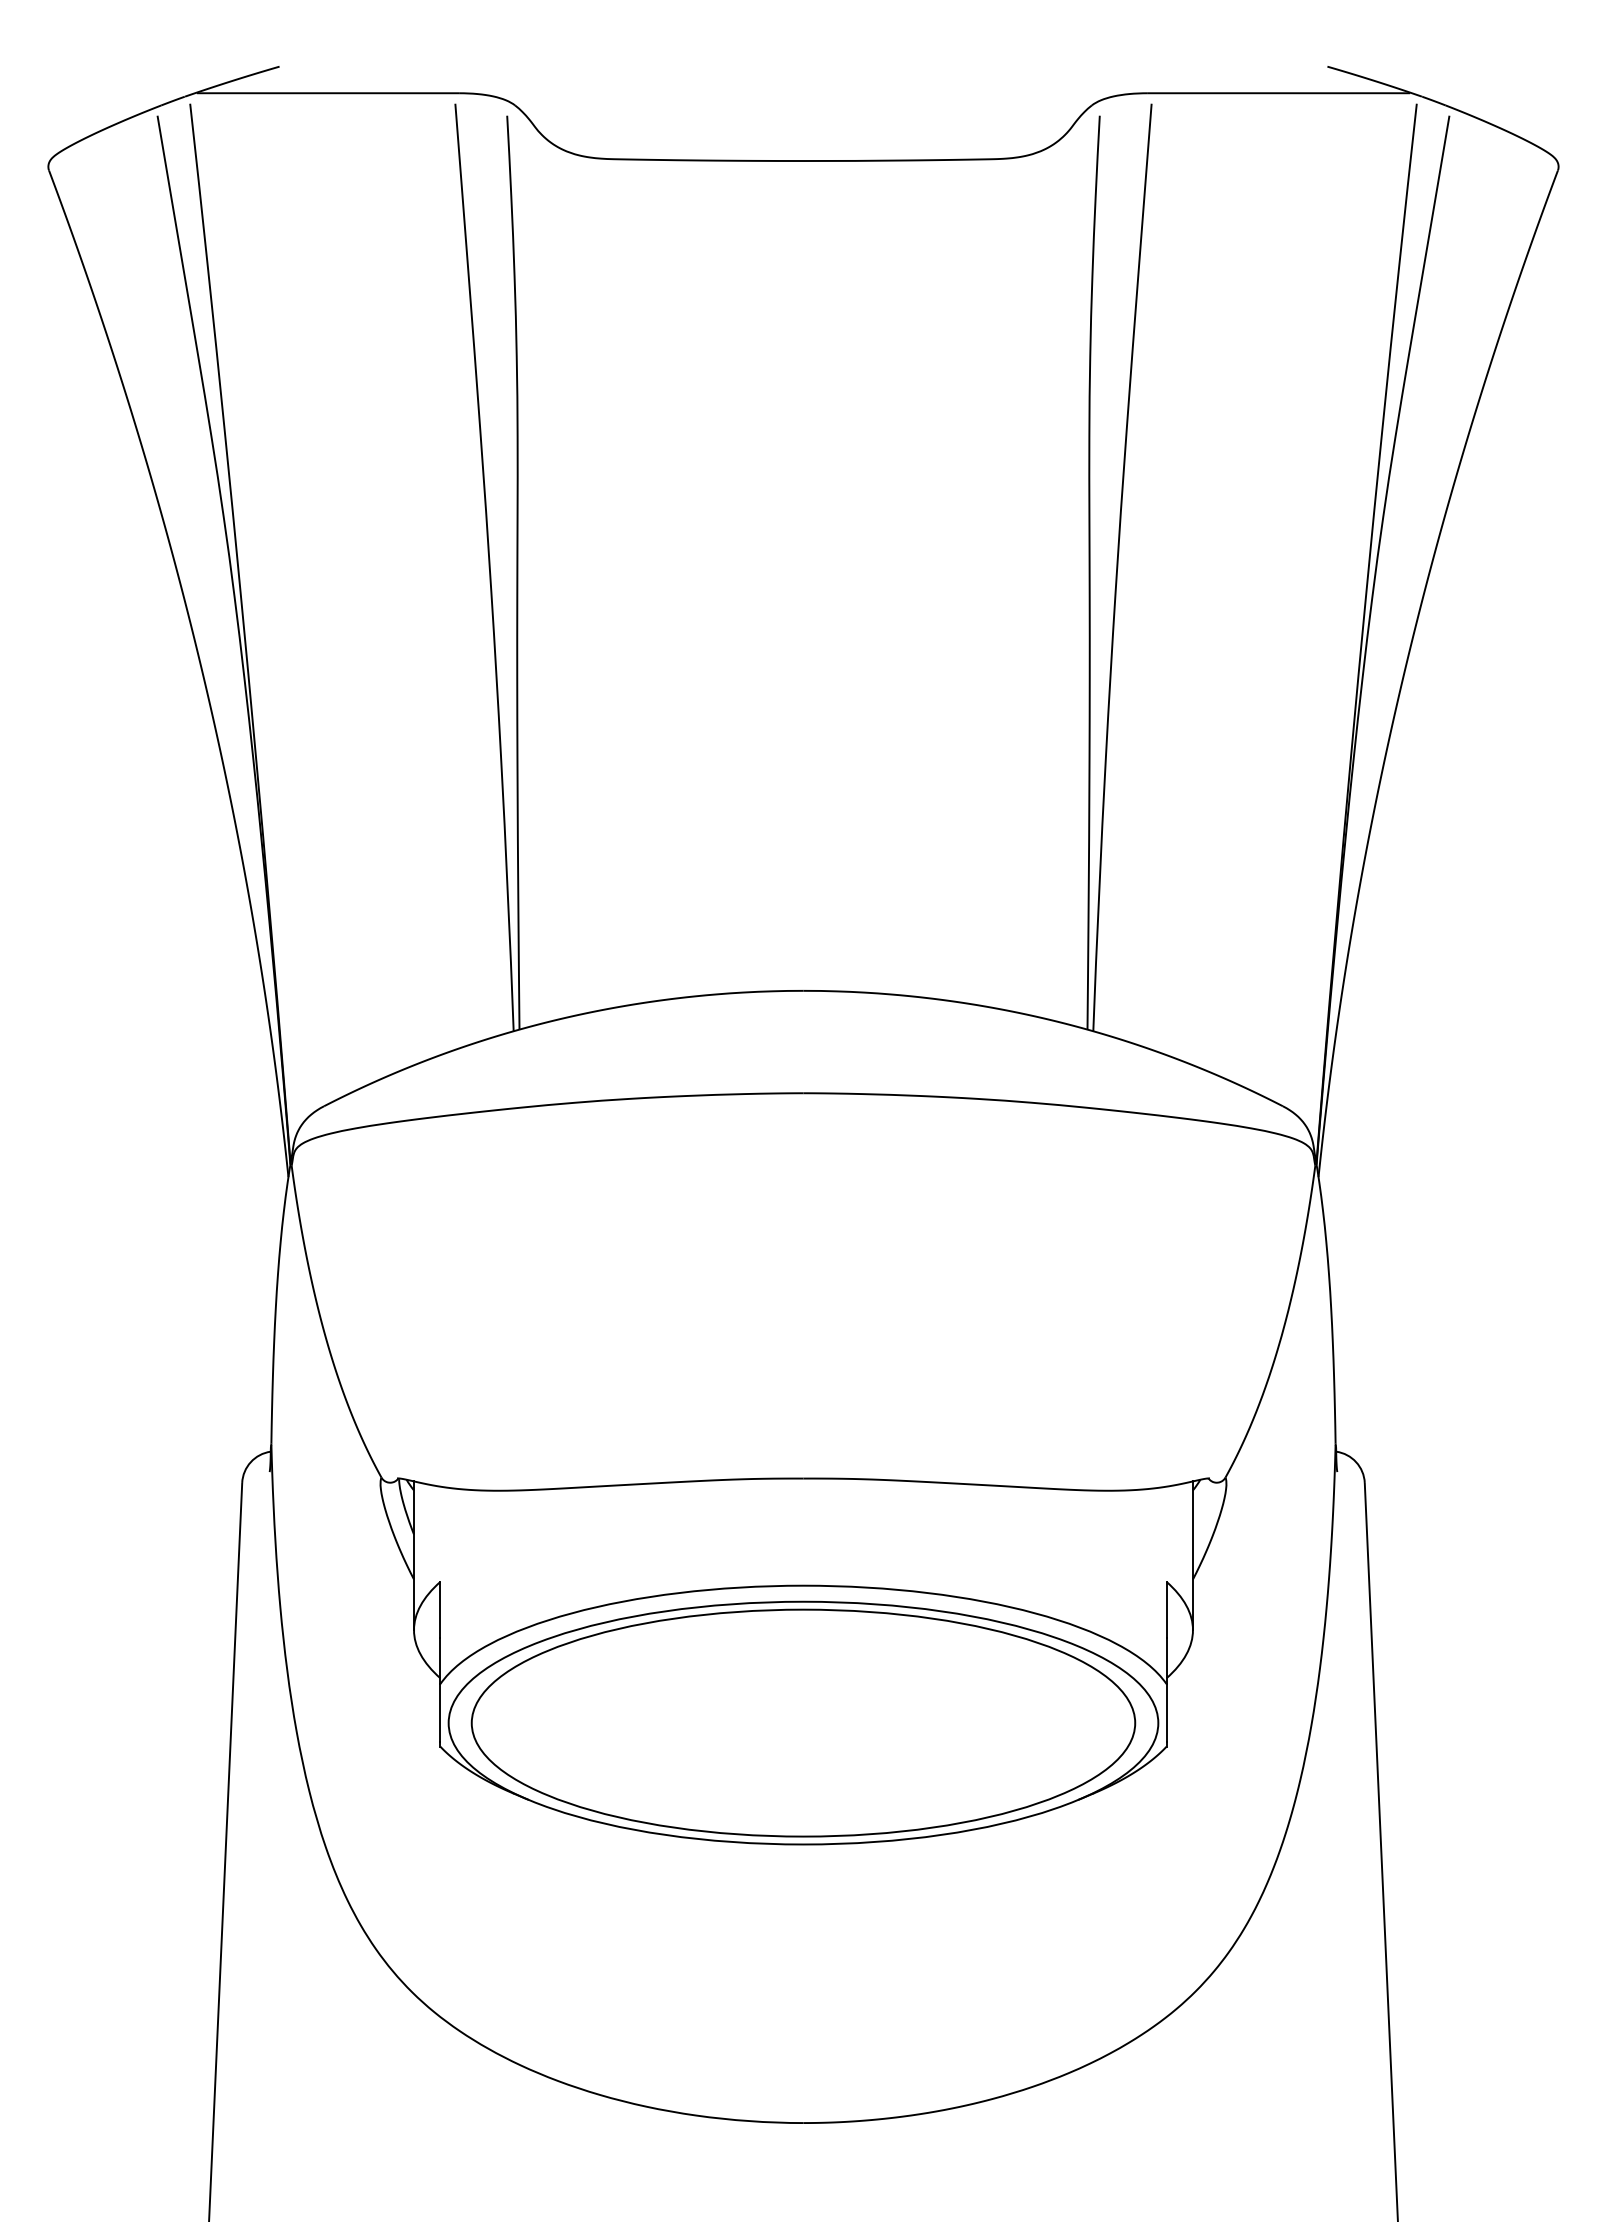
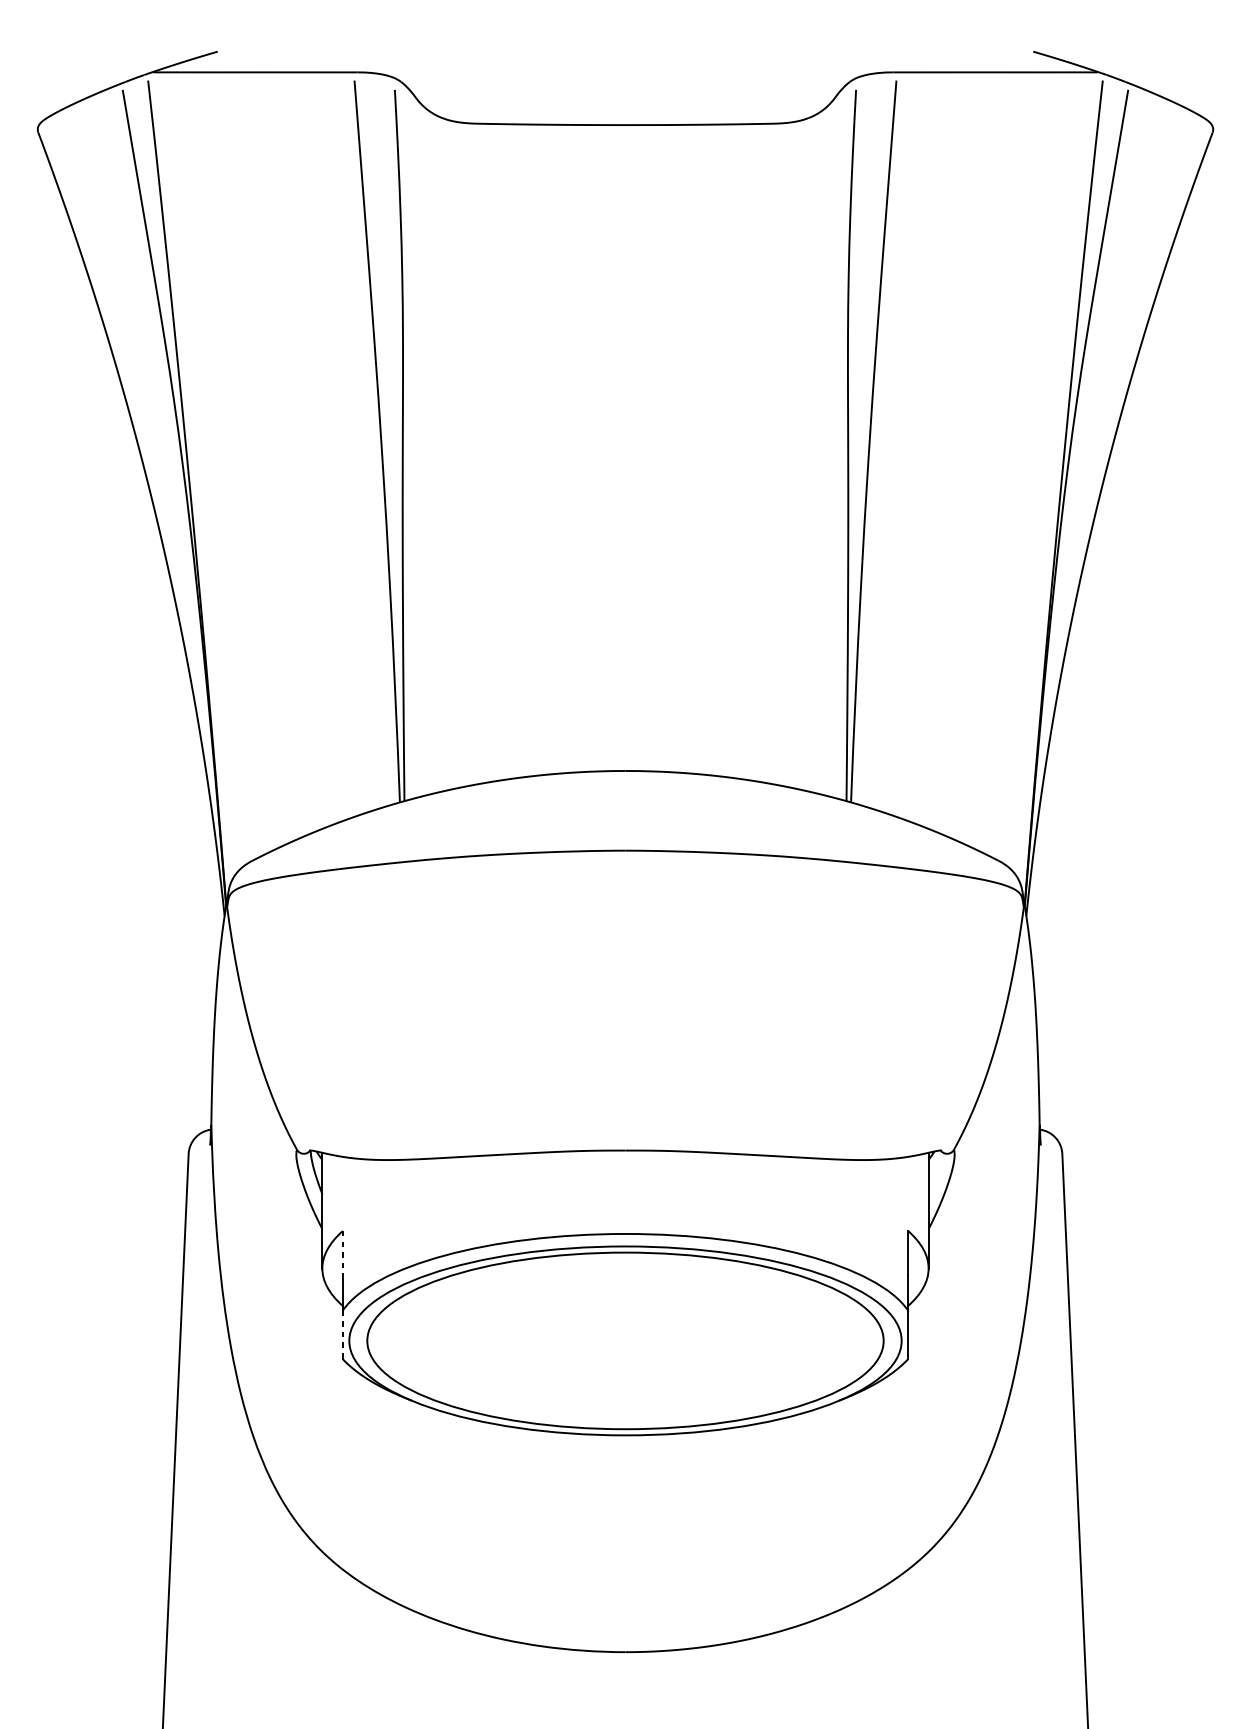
line: (440, 1610) -> (342, 1253), solid -> dashed
line: (440, 1713) -> (342, 1333), solid -> dashed

